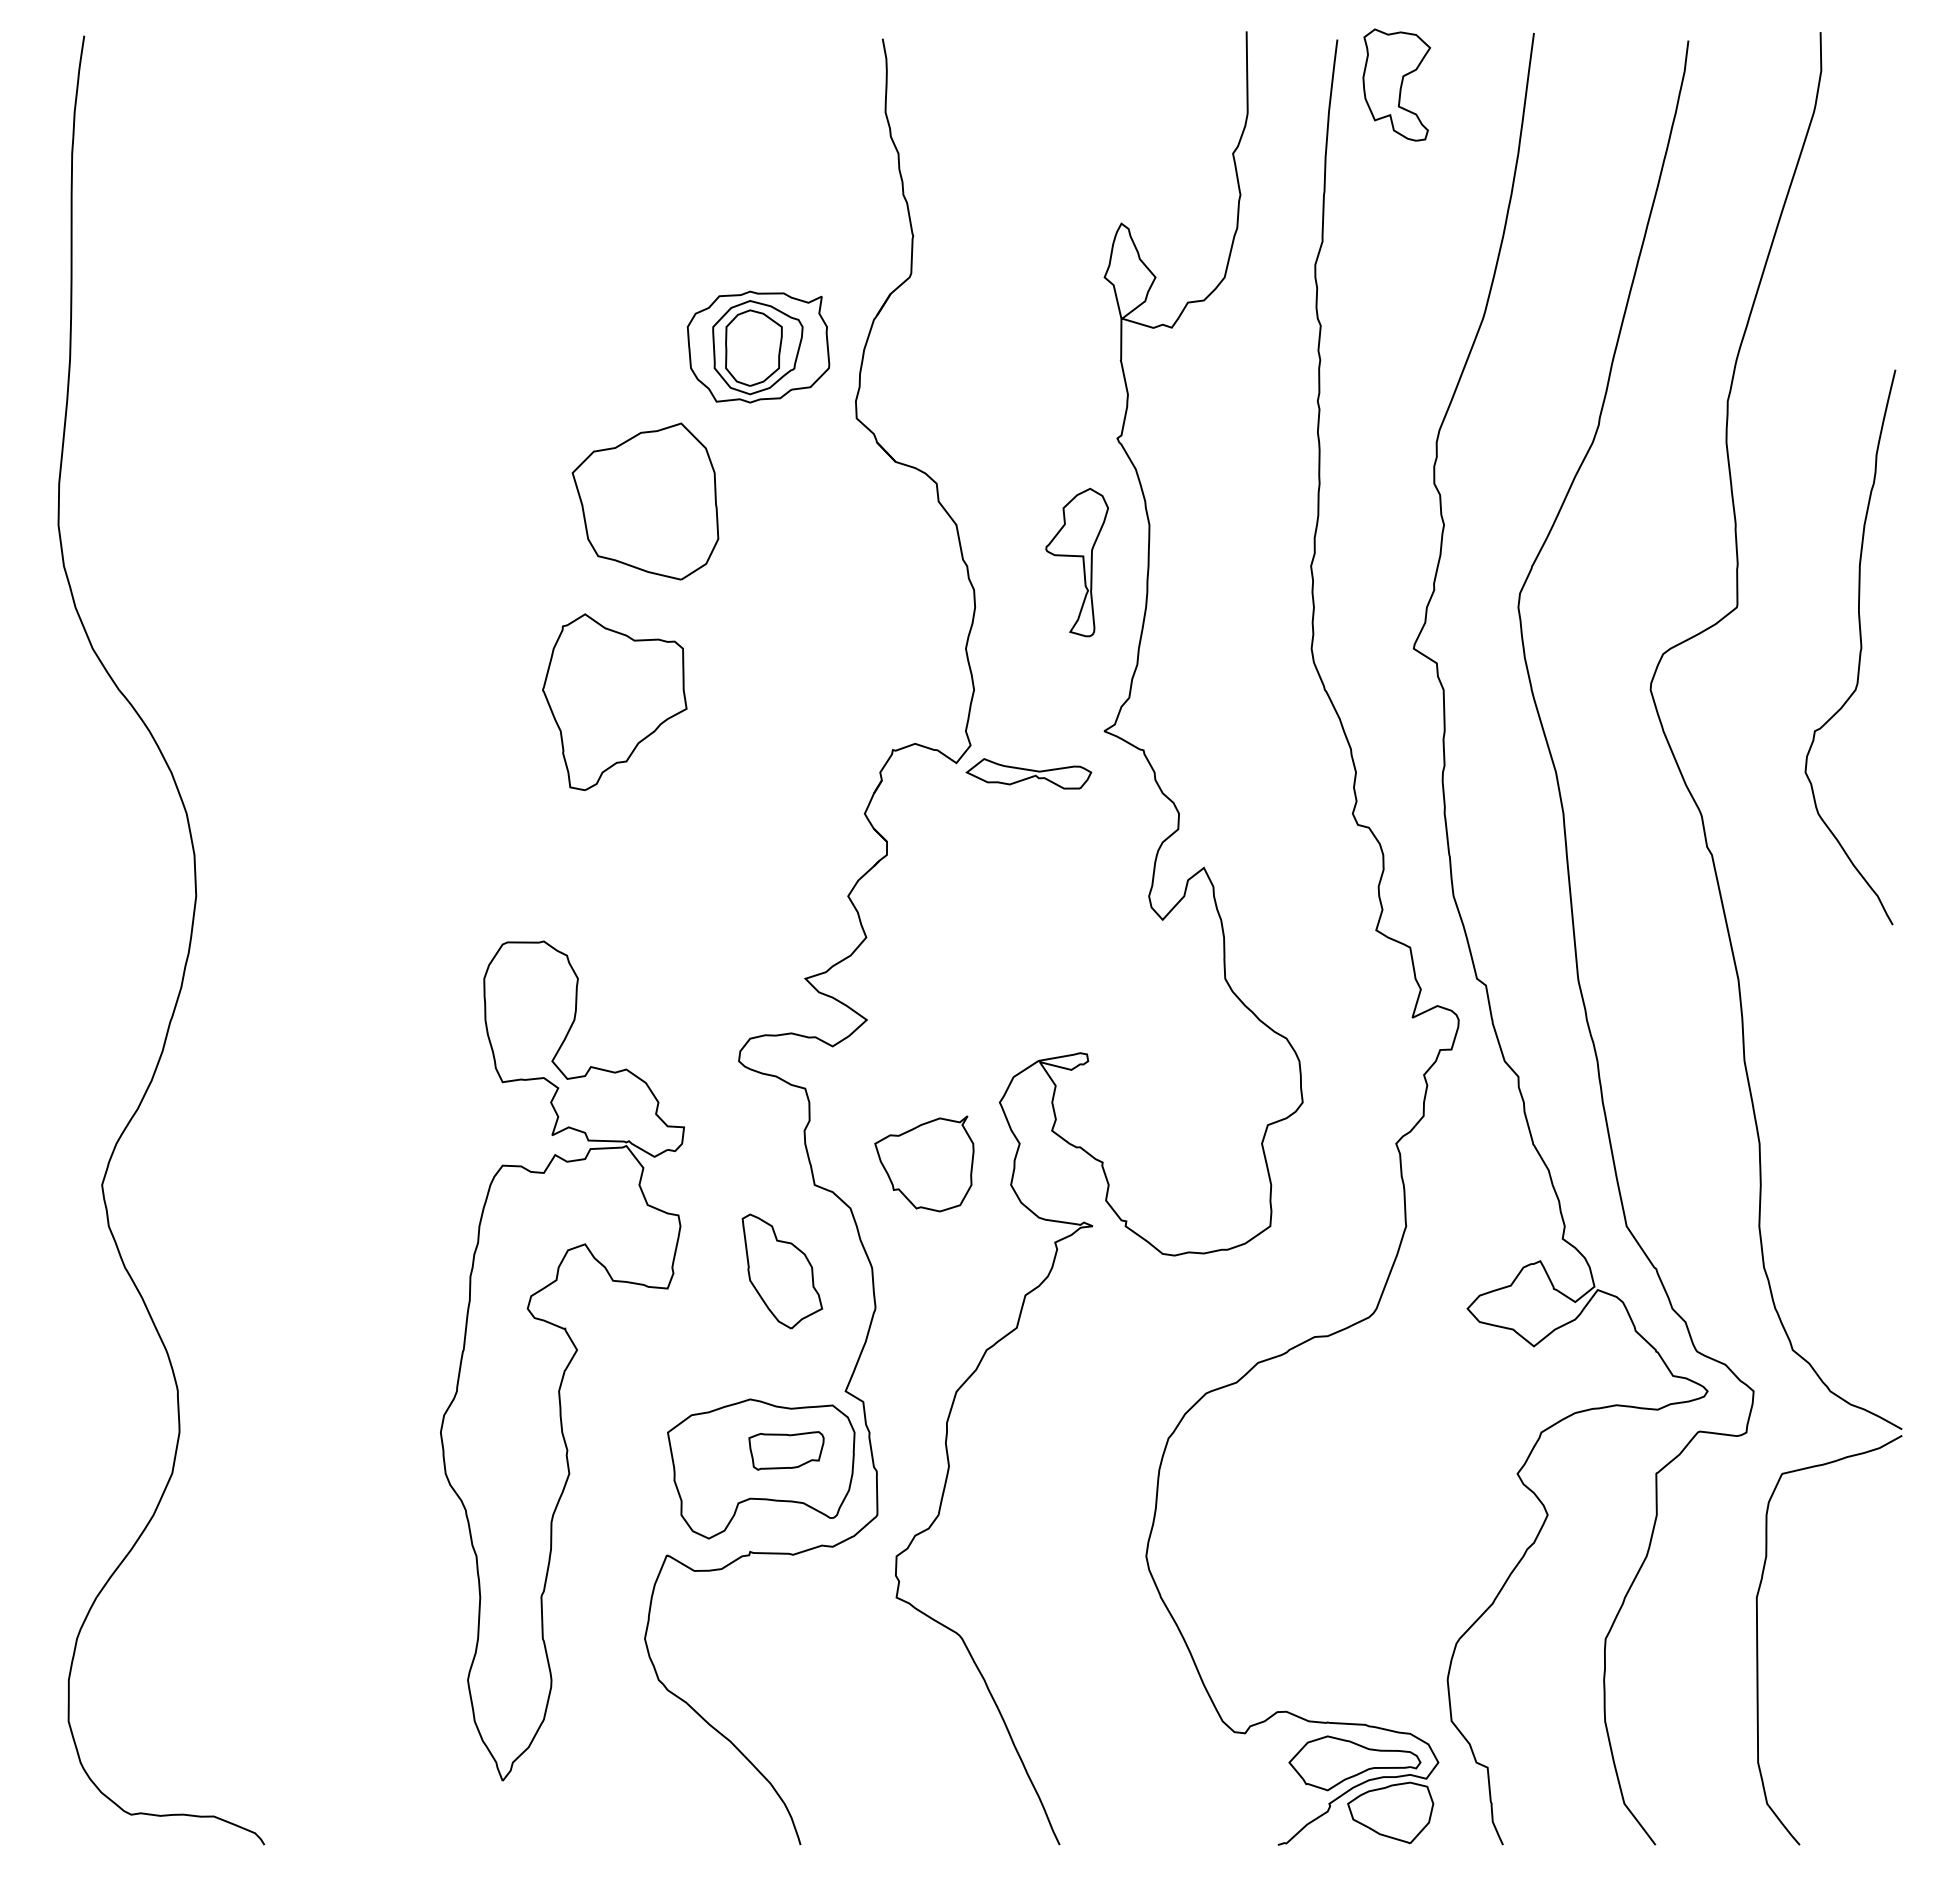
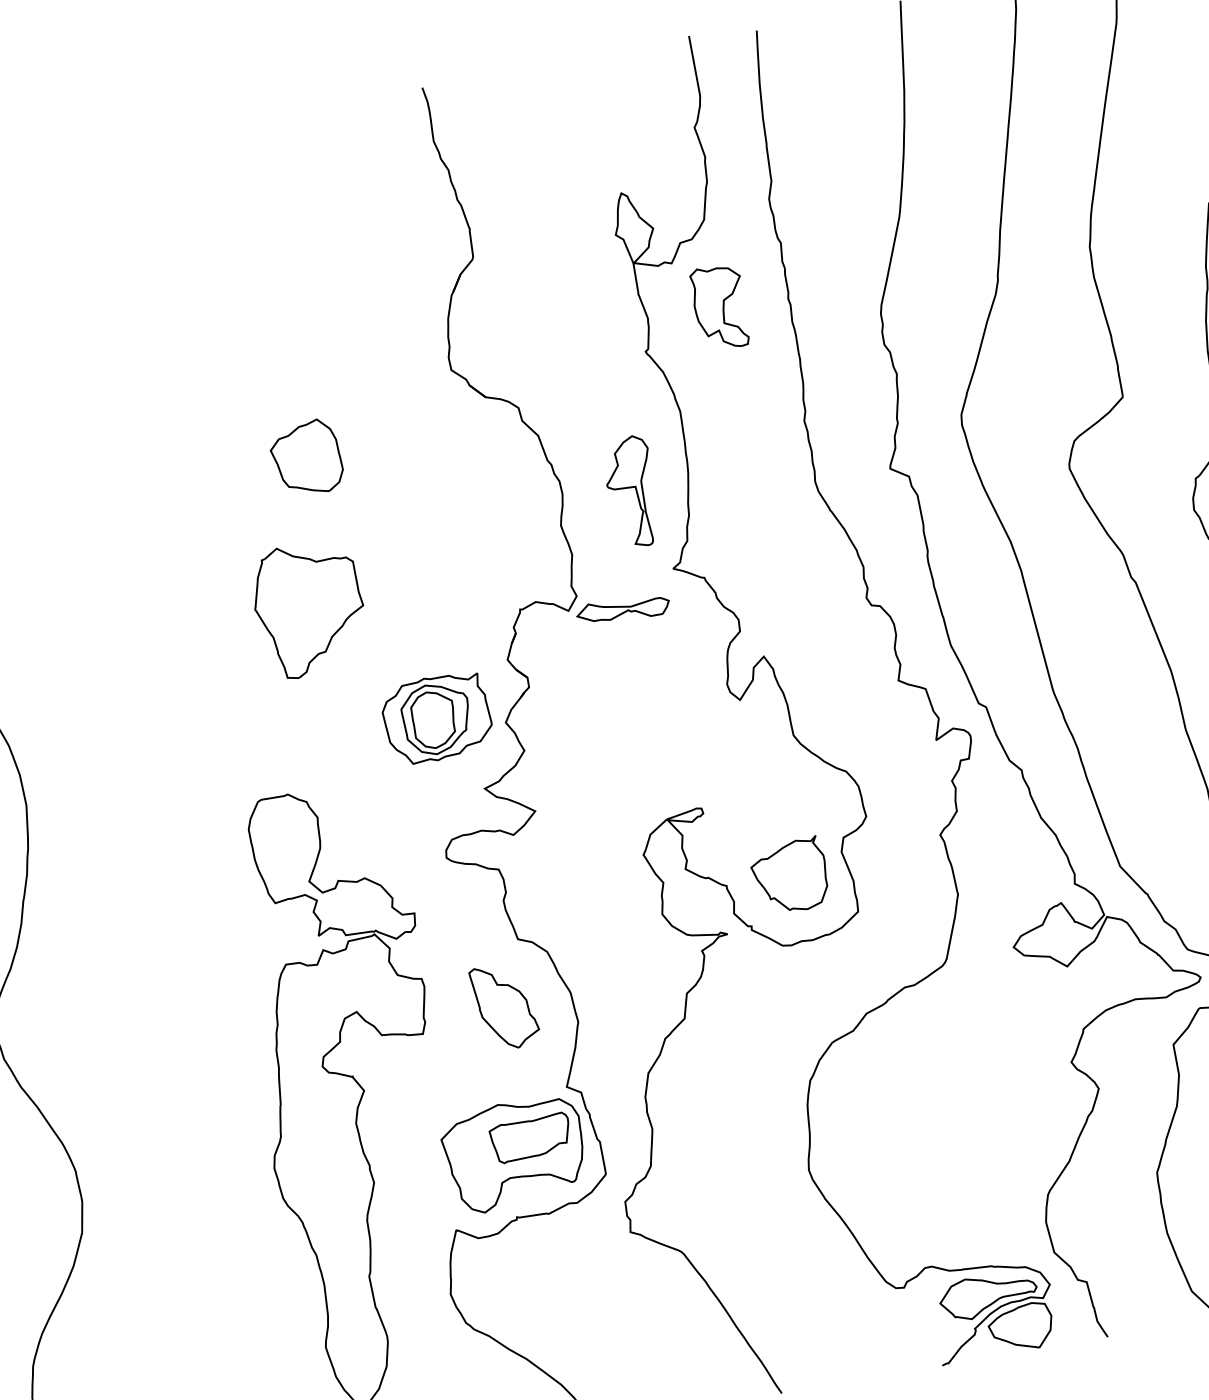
part: (1396, 84) -> (719, 307), moved
part: (758, 346) -> (437, 718), moved
part: (644, 501) -> (305, 458), size x0.62
part: (1076, 562) -> (631, 492), moved
part: (924, 1163) -> (790, 875), moved
part: (786, 1450) -> (530, 1138), size x1.43

